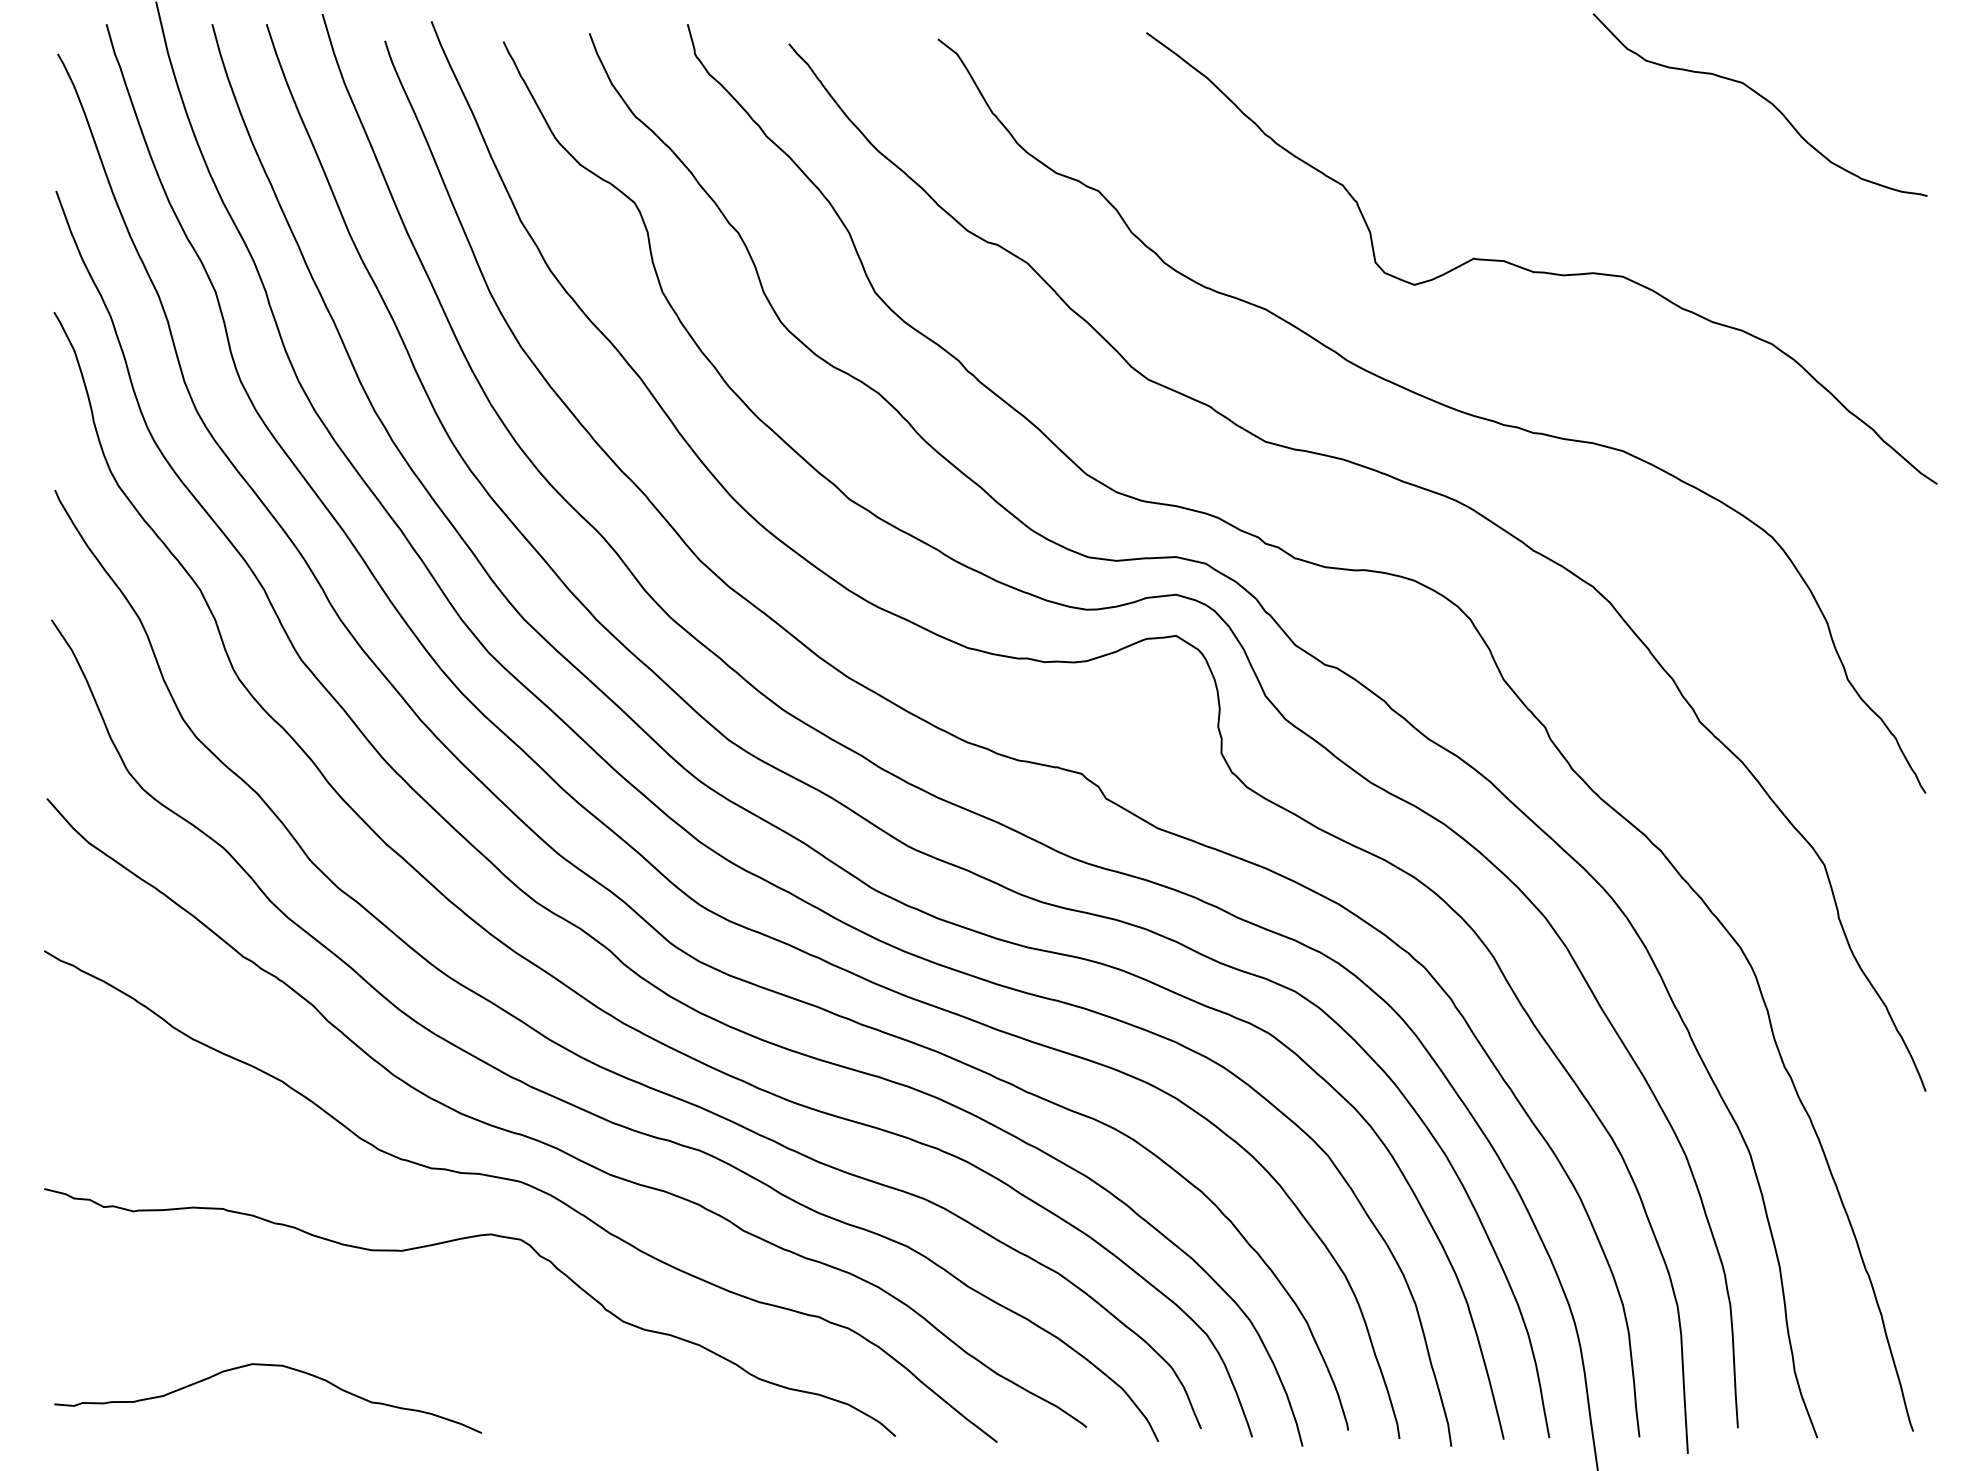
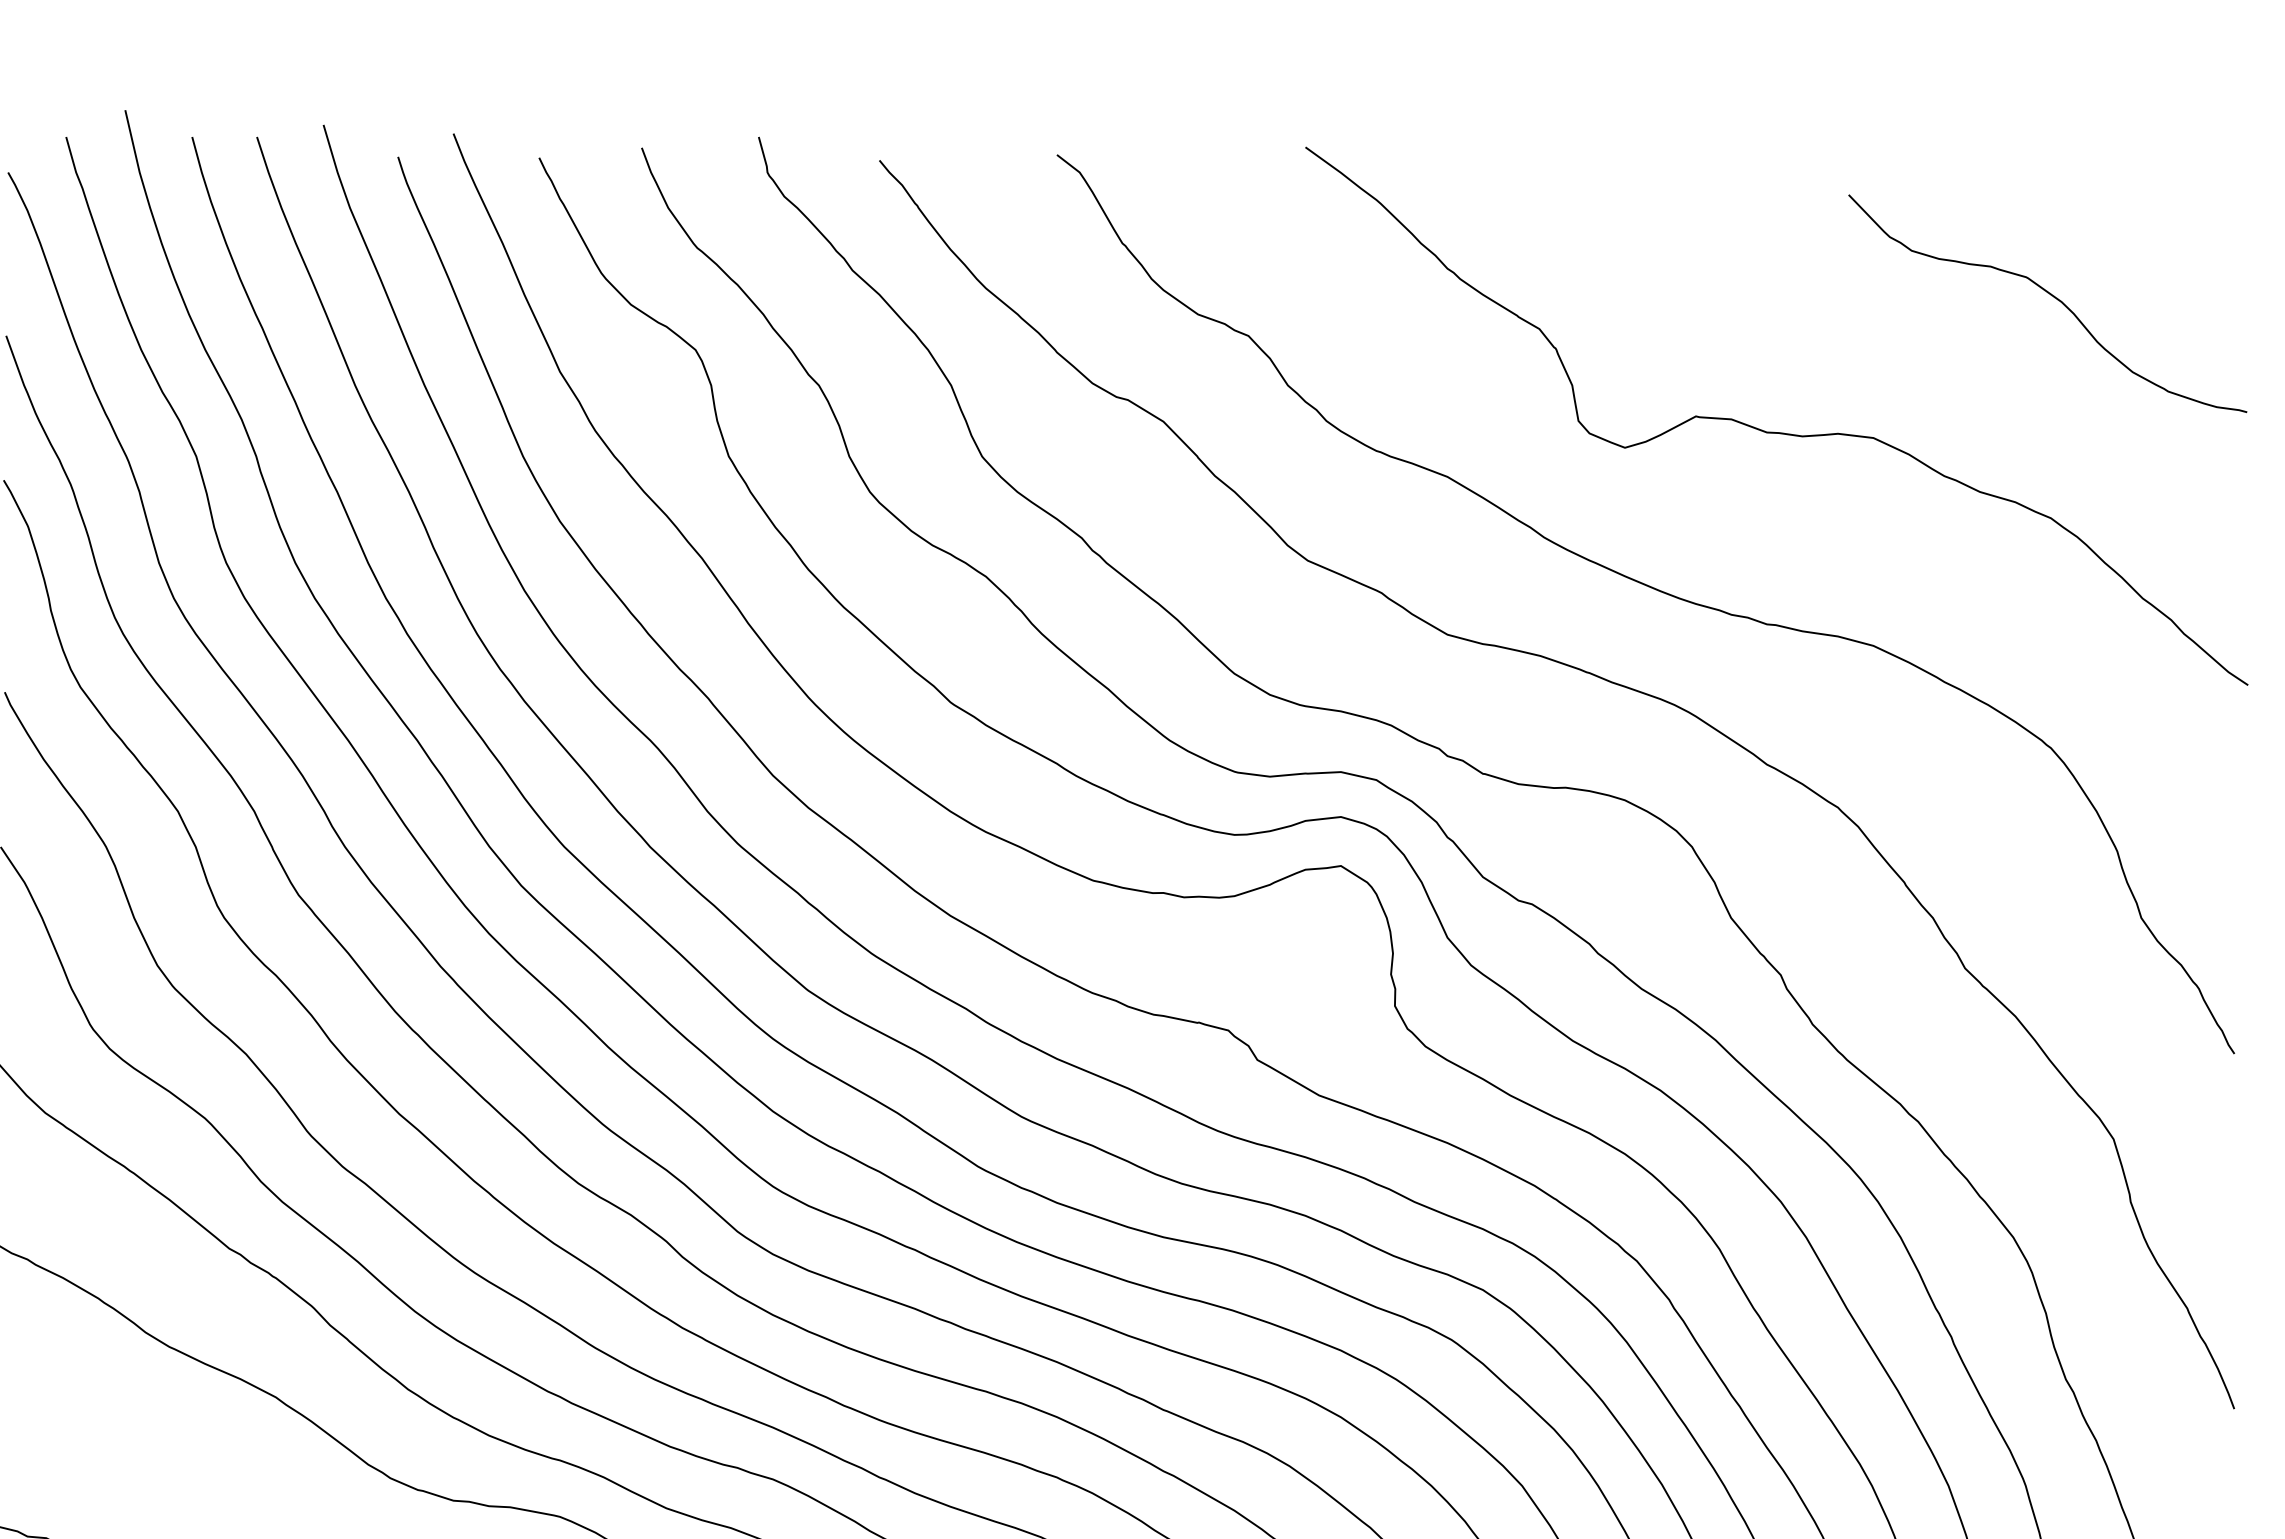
curve: (1762, 98) -> (2050, 295), moved

